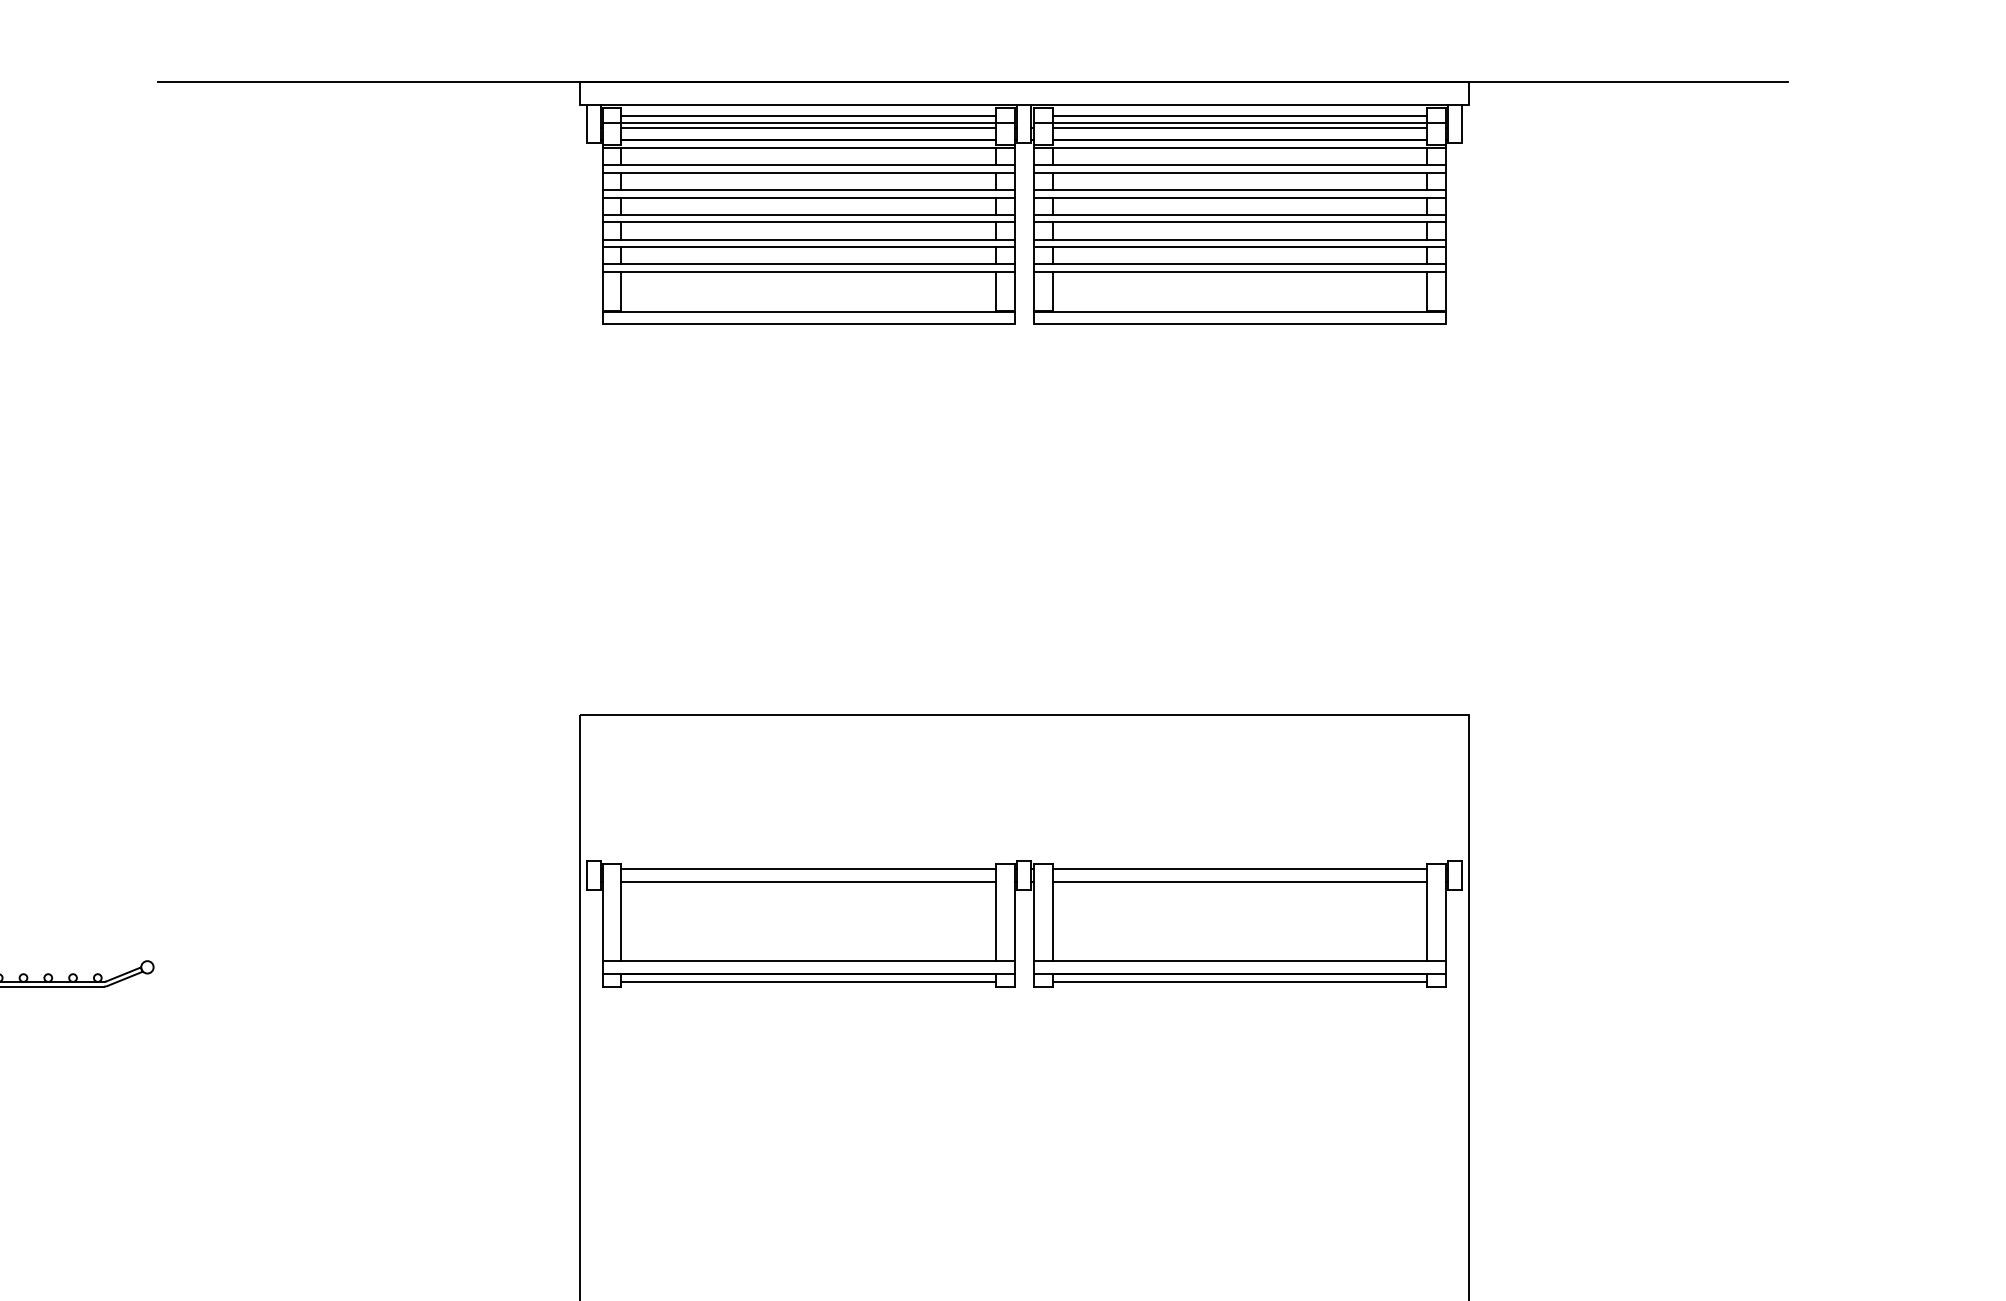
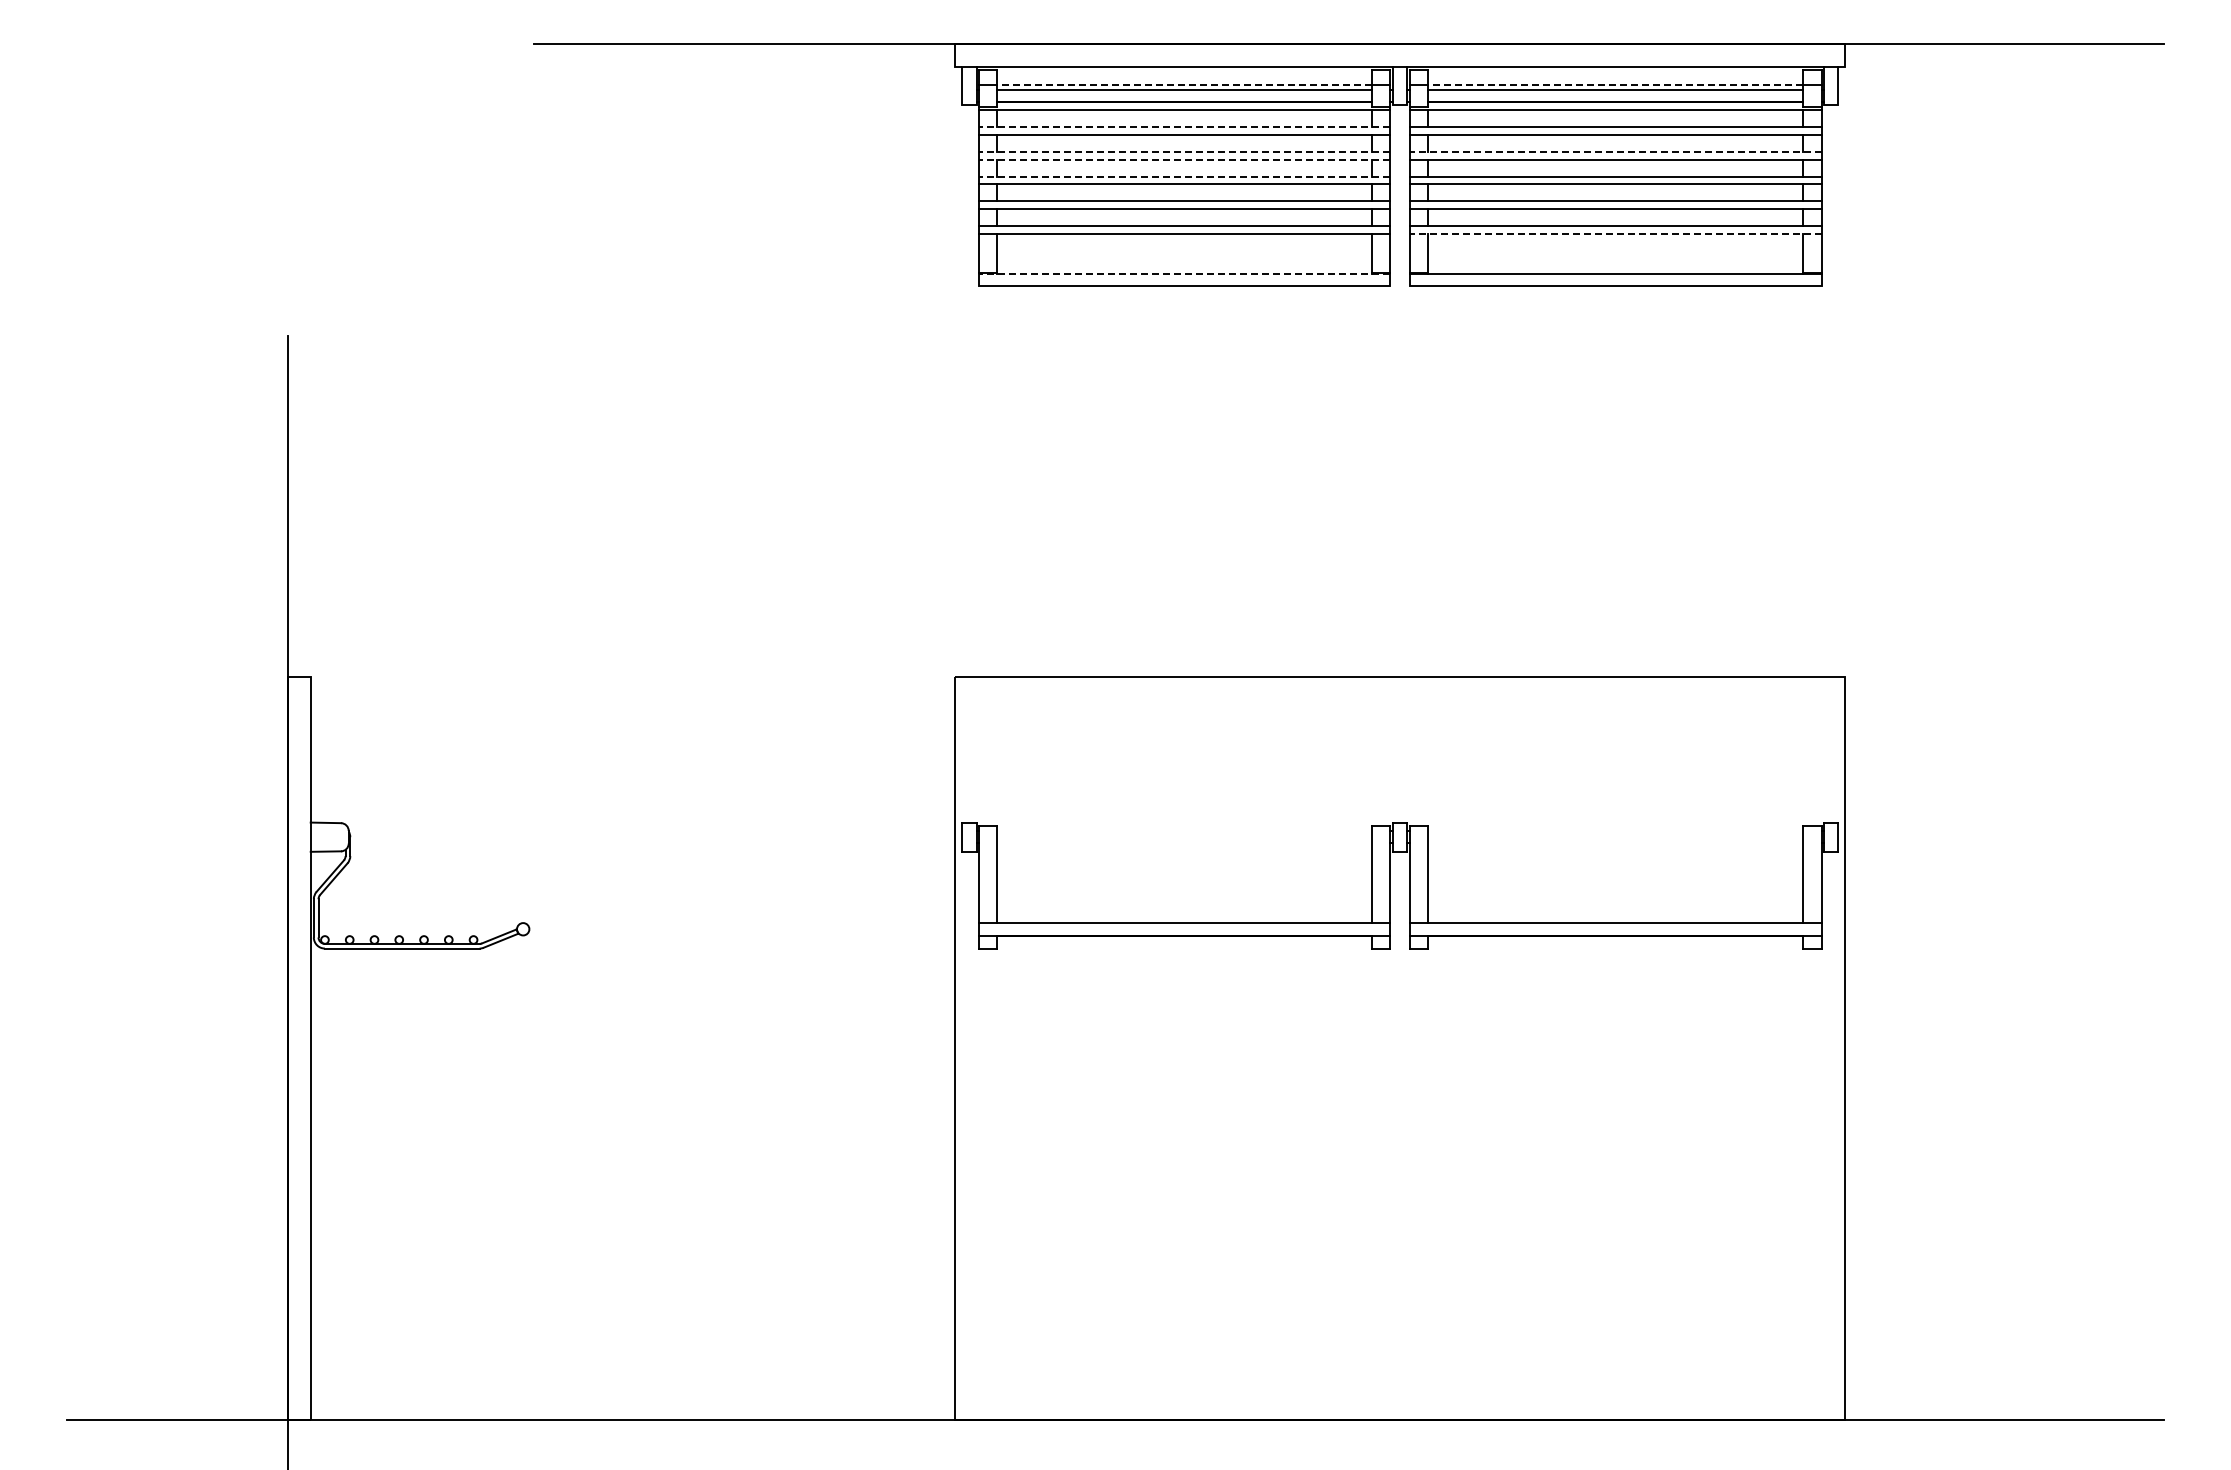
line: (808, 115) -> (1184, 77), removed
line: (1239, 115) -> (1615, 77), removed
line: (807, 123) -> (1183, 85), solid -> dashed
line: (1239, 123) -> (1615, 85), solid -> dashed
line: (808, 165) -> (1184, 127), solid -> dashed
line: (808, 189) -> (1184, 151), solid -> dashed
line: (1239, 189) -> (1615, 151), solid -> dashed
line: (808, 197) -> (1184, 159), solid -> dashed
line: (808, 214) -> (1184, 176), solid -> dashed
line: (1239, 271) -> (1615, 233), solid -> dashed
line: (808, 311) -> (1184, 273), solid -> dashed
line: (808, 869) -> (1184, 831), removed
line: (1239, 869) -> (1615, 831), removed
line: (808, 881) -> (1184, 843), removed
line: (1239, 881) -> (1615, 843), removed
line: (808, 981) -> (1184, 943), removed
line: (1239, 981) -> (1615, 943), removed

